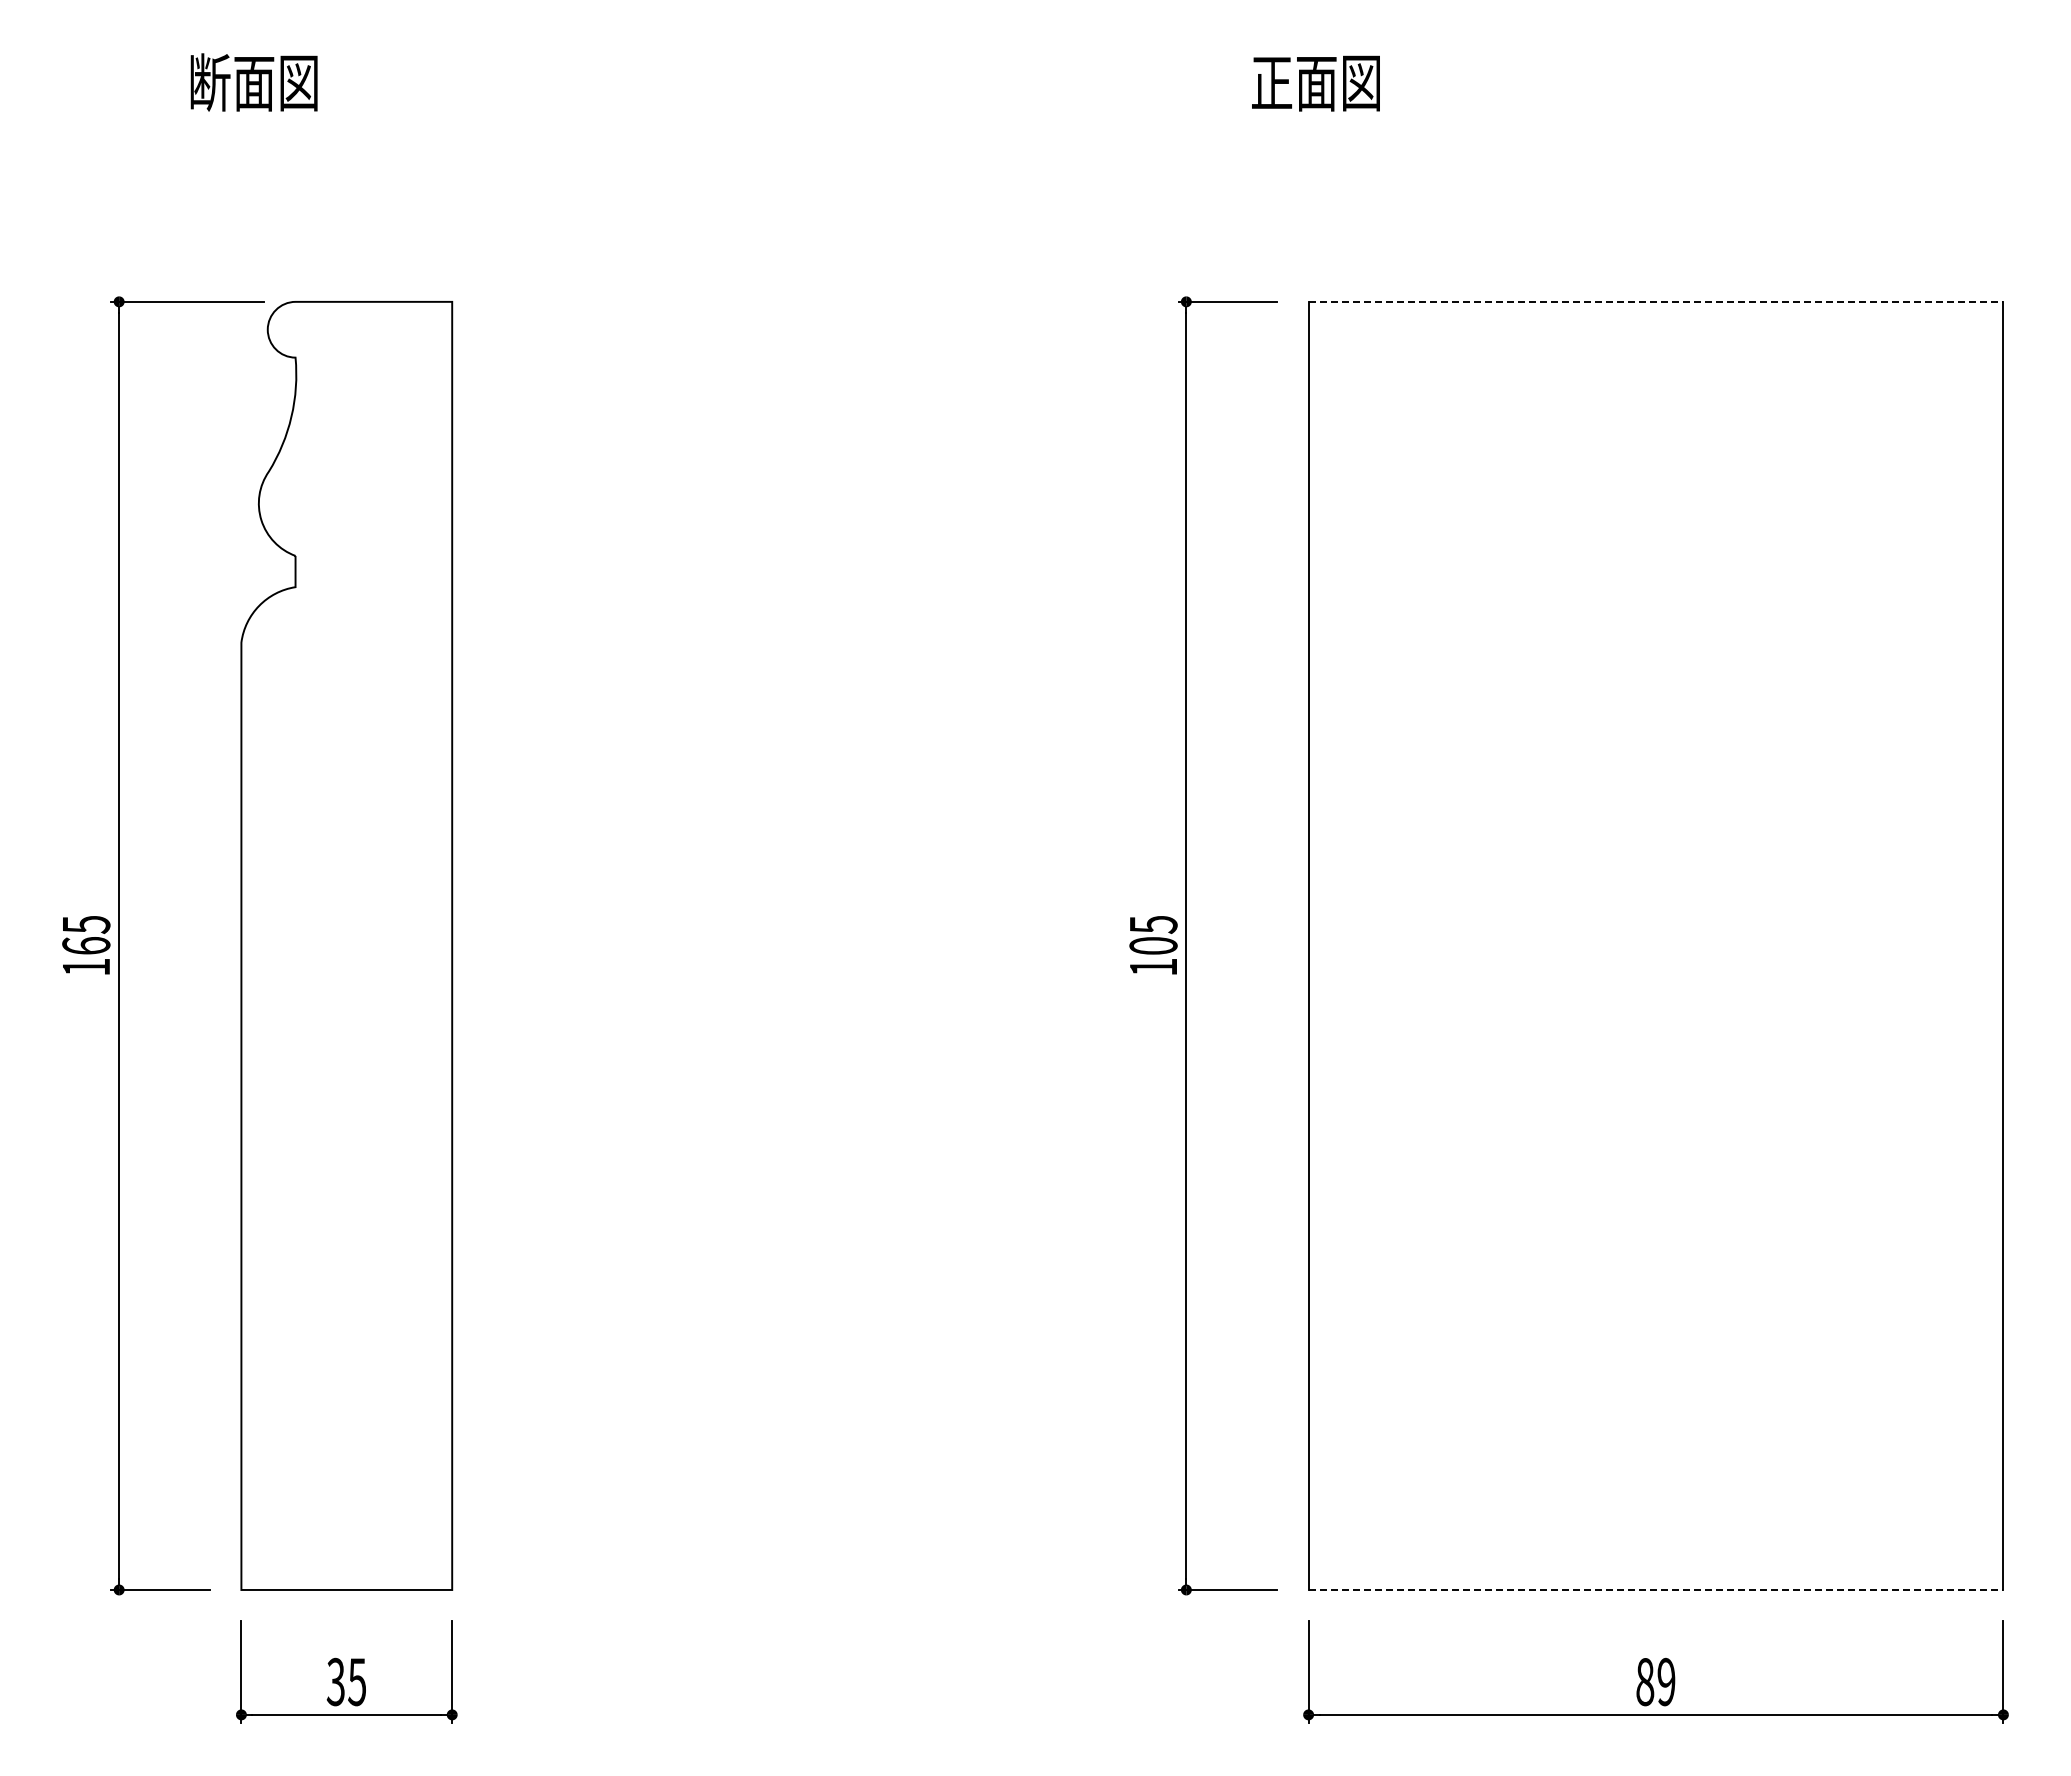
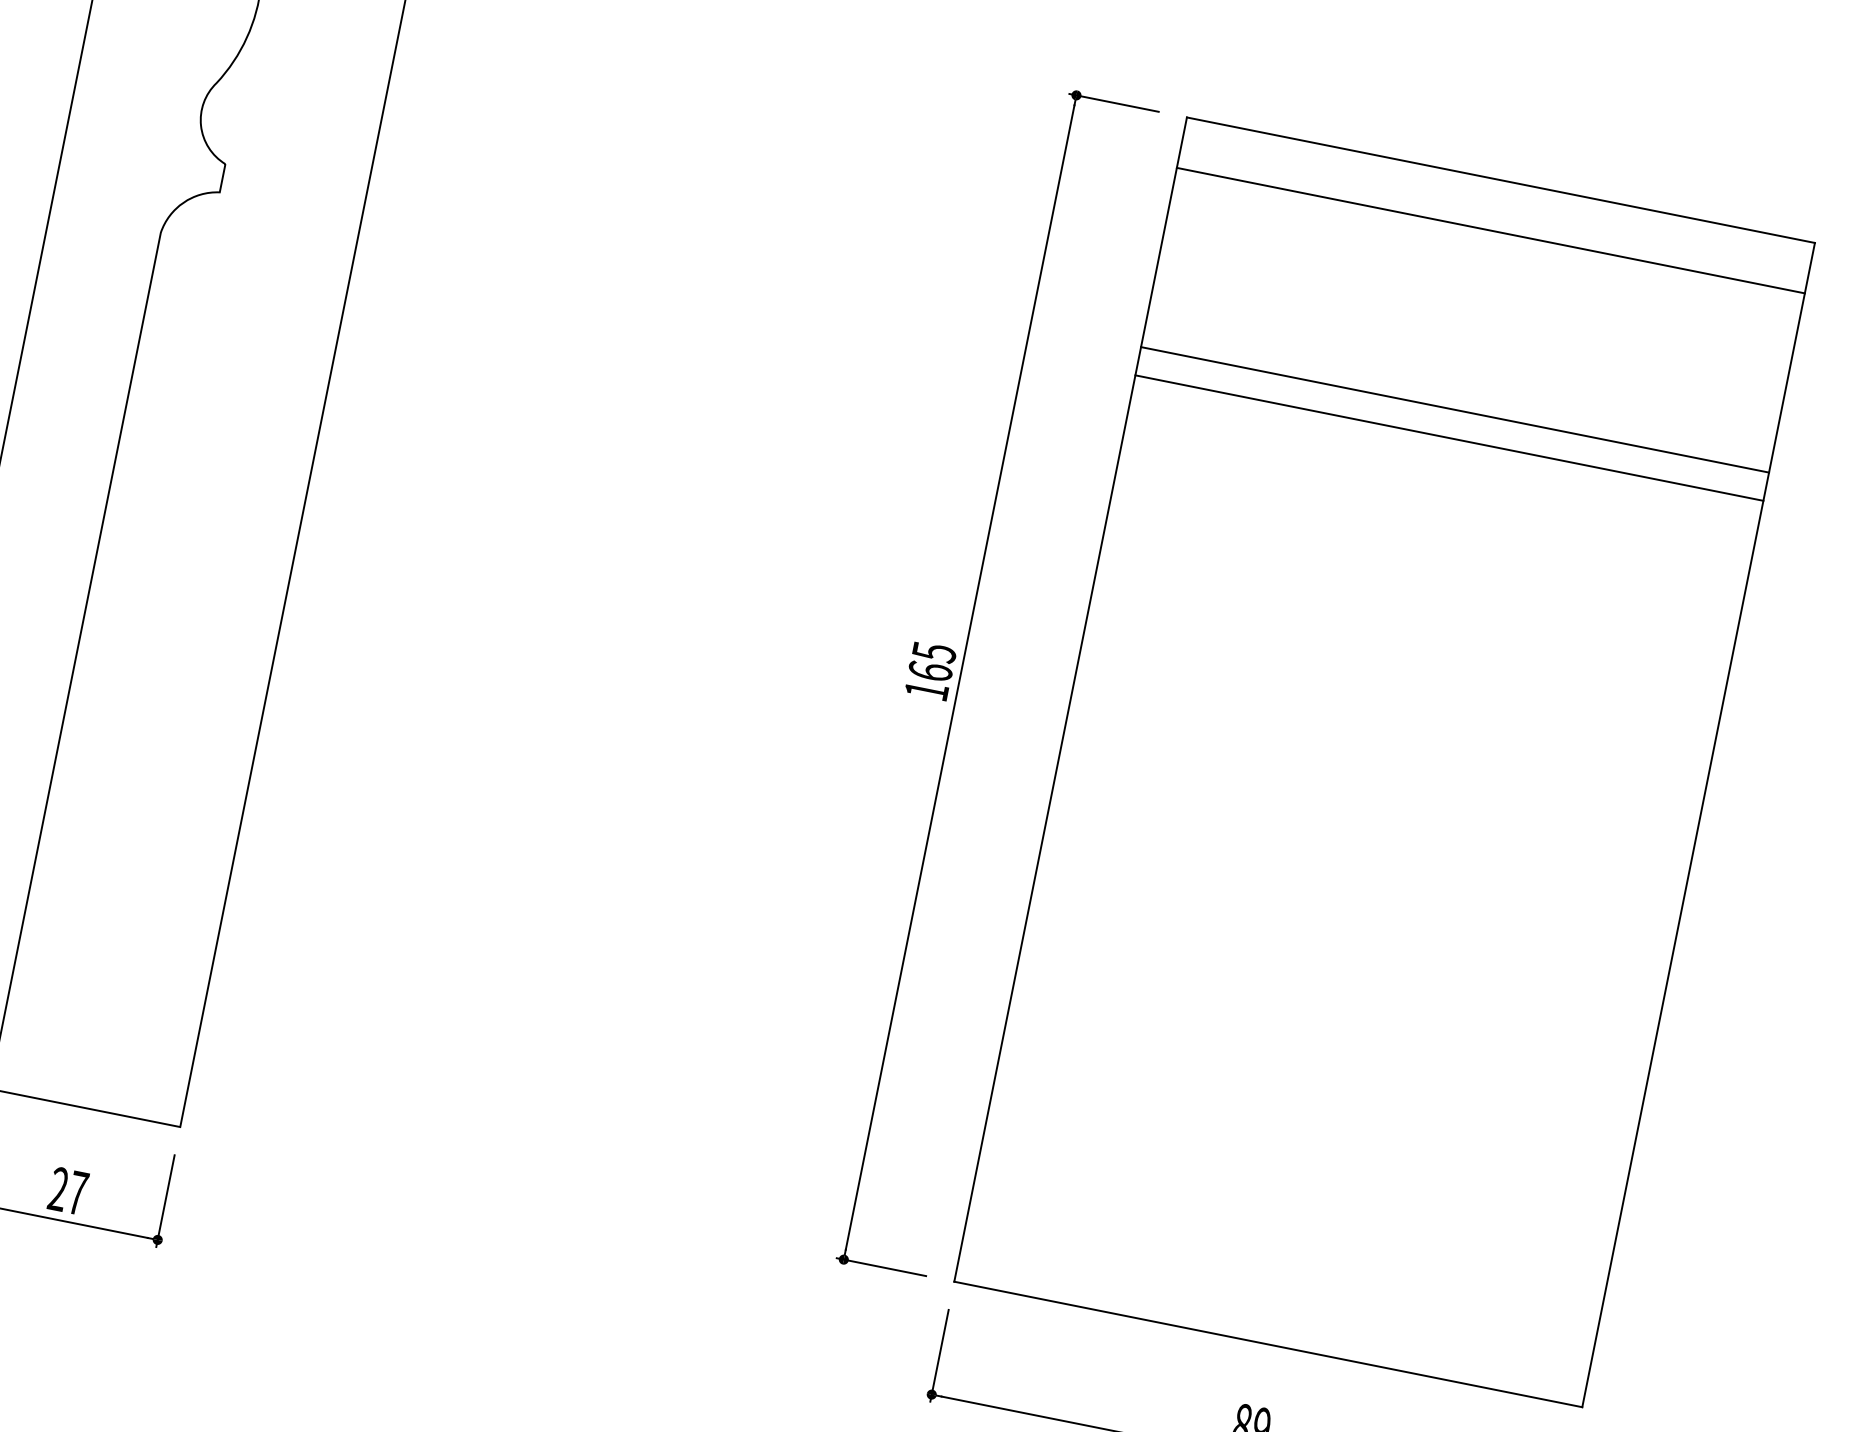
line: (1656, 301) -> (1501, 179), dashed -> solid
line: (1655, 357) -> (1490, 230), added
line: (1655, 555) -> (1454, 409), added
line: (1655, 587) -> (1448, 438), added
text: (1153, 945) -> (930, 671), 105 -> 165
line: (1656, 1589) -> (1268, 1344), dashed -> solid
text: (346, 1682) -> (68, 1191), 35 -> 27

